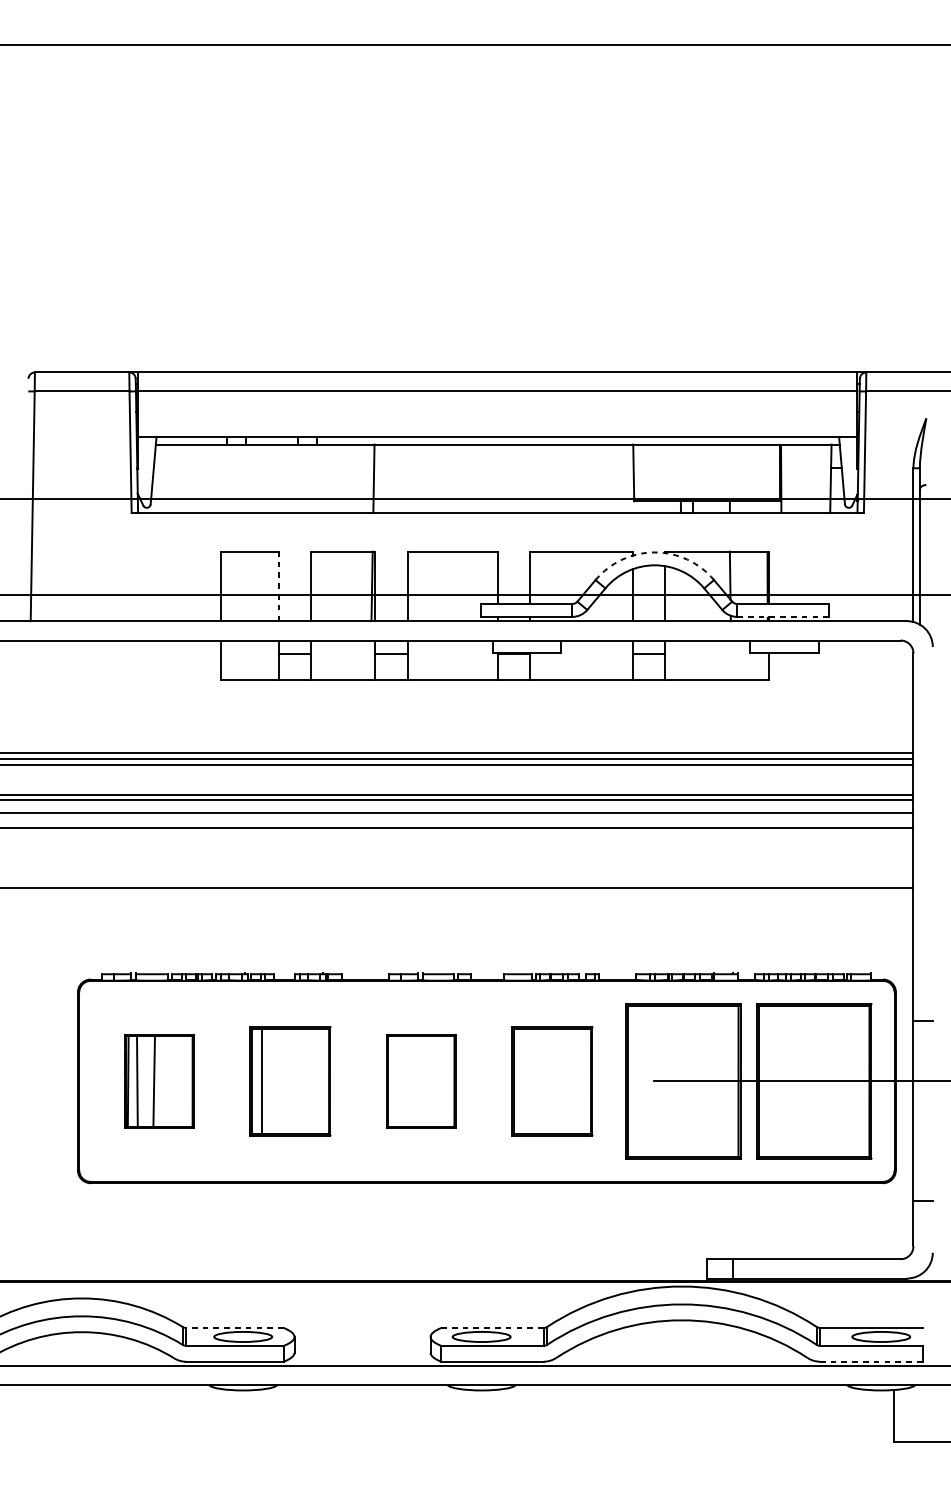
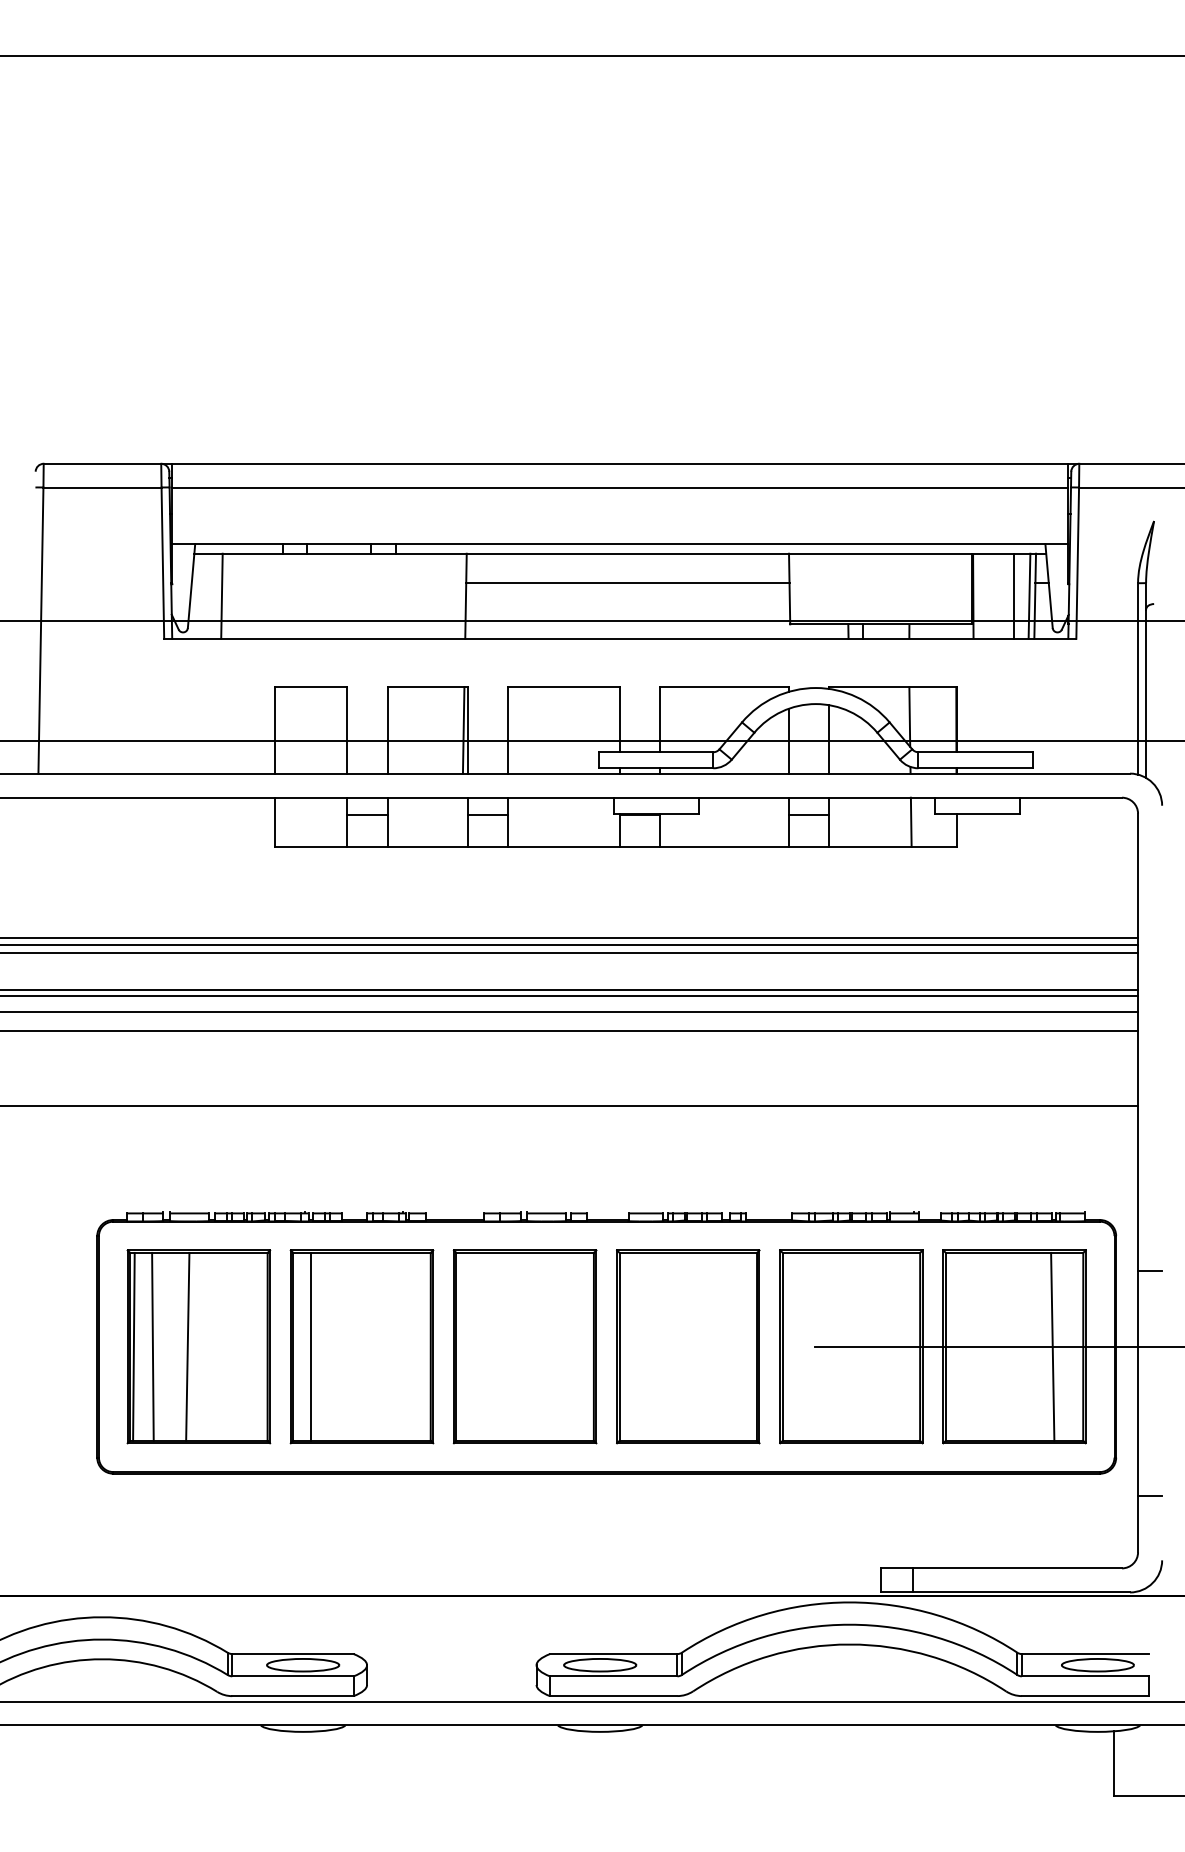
line: (503, 467) -> (627, 582), added
line: (177, 478) -> (221, 595), added
line: (814, 478) -> (1014, 595), added
line: (826, 478) -> (1029, 595), added
arc: (654, 552) -> (815, 688), dashed -> solid
line: (278, 585) -> (347, 729), dashed -> solid
line: (783, 617) -> (976, 768), dashed -> solid
line: (730, 659) -> (910, 821), added
part: (159, 1081) -> (198, 1346), size x1.67
part: (290, 1081) -> (361, 1346), size x1.43
part: (420, 1081) -> (524, 1346), size x1.67
part: (552, 1081) -> (688, 1346), size x1.43
line: (844, 1081) -> (1052, 1346), added
line: (234, 1328) -> (292, 1654), dashed -> solid
line: (492, 1328) -> (613, 1654), dashed -> solid
line: (871, 1362) -> (1085, 1696), dashed -> solid

